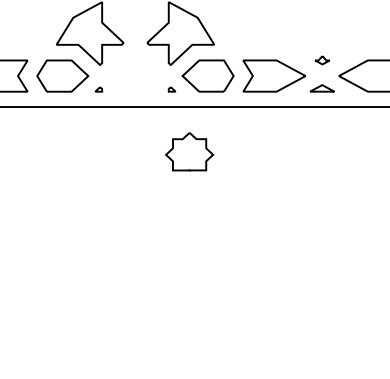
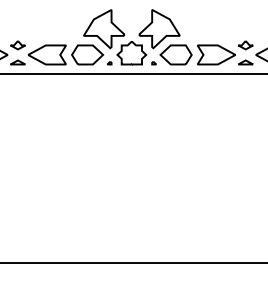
part: (321, 60) -> (245, 45), size x1.67
part: (189, 152) -> (131, 53), moved

